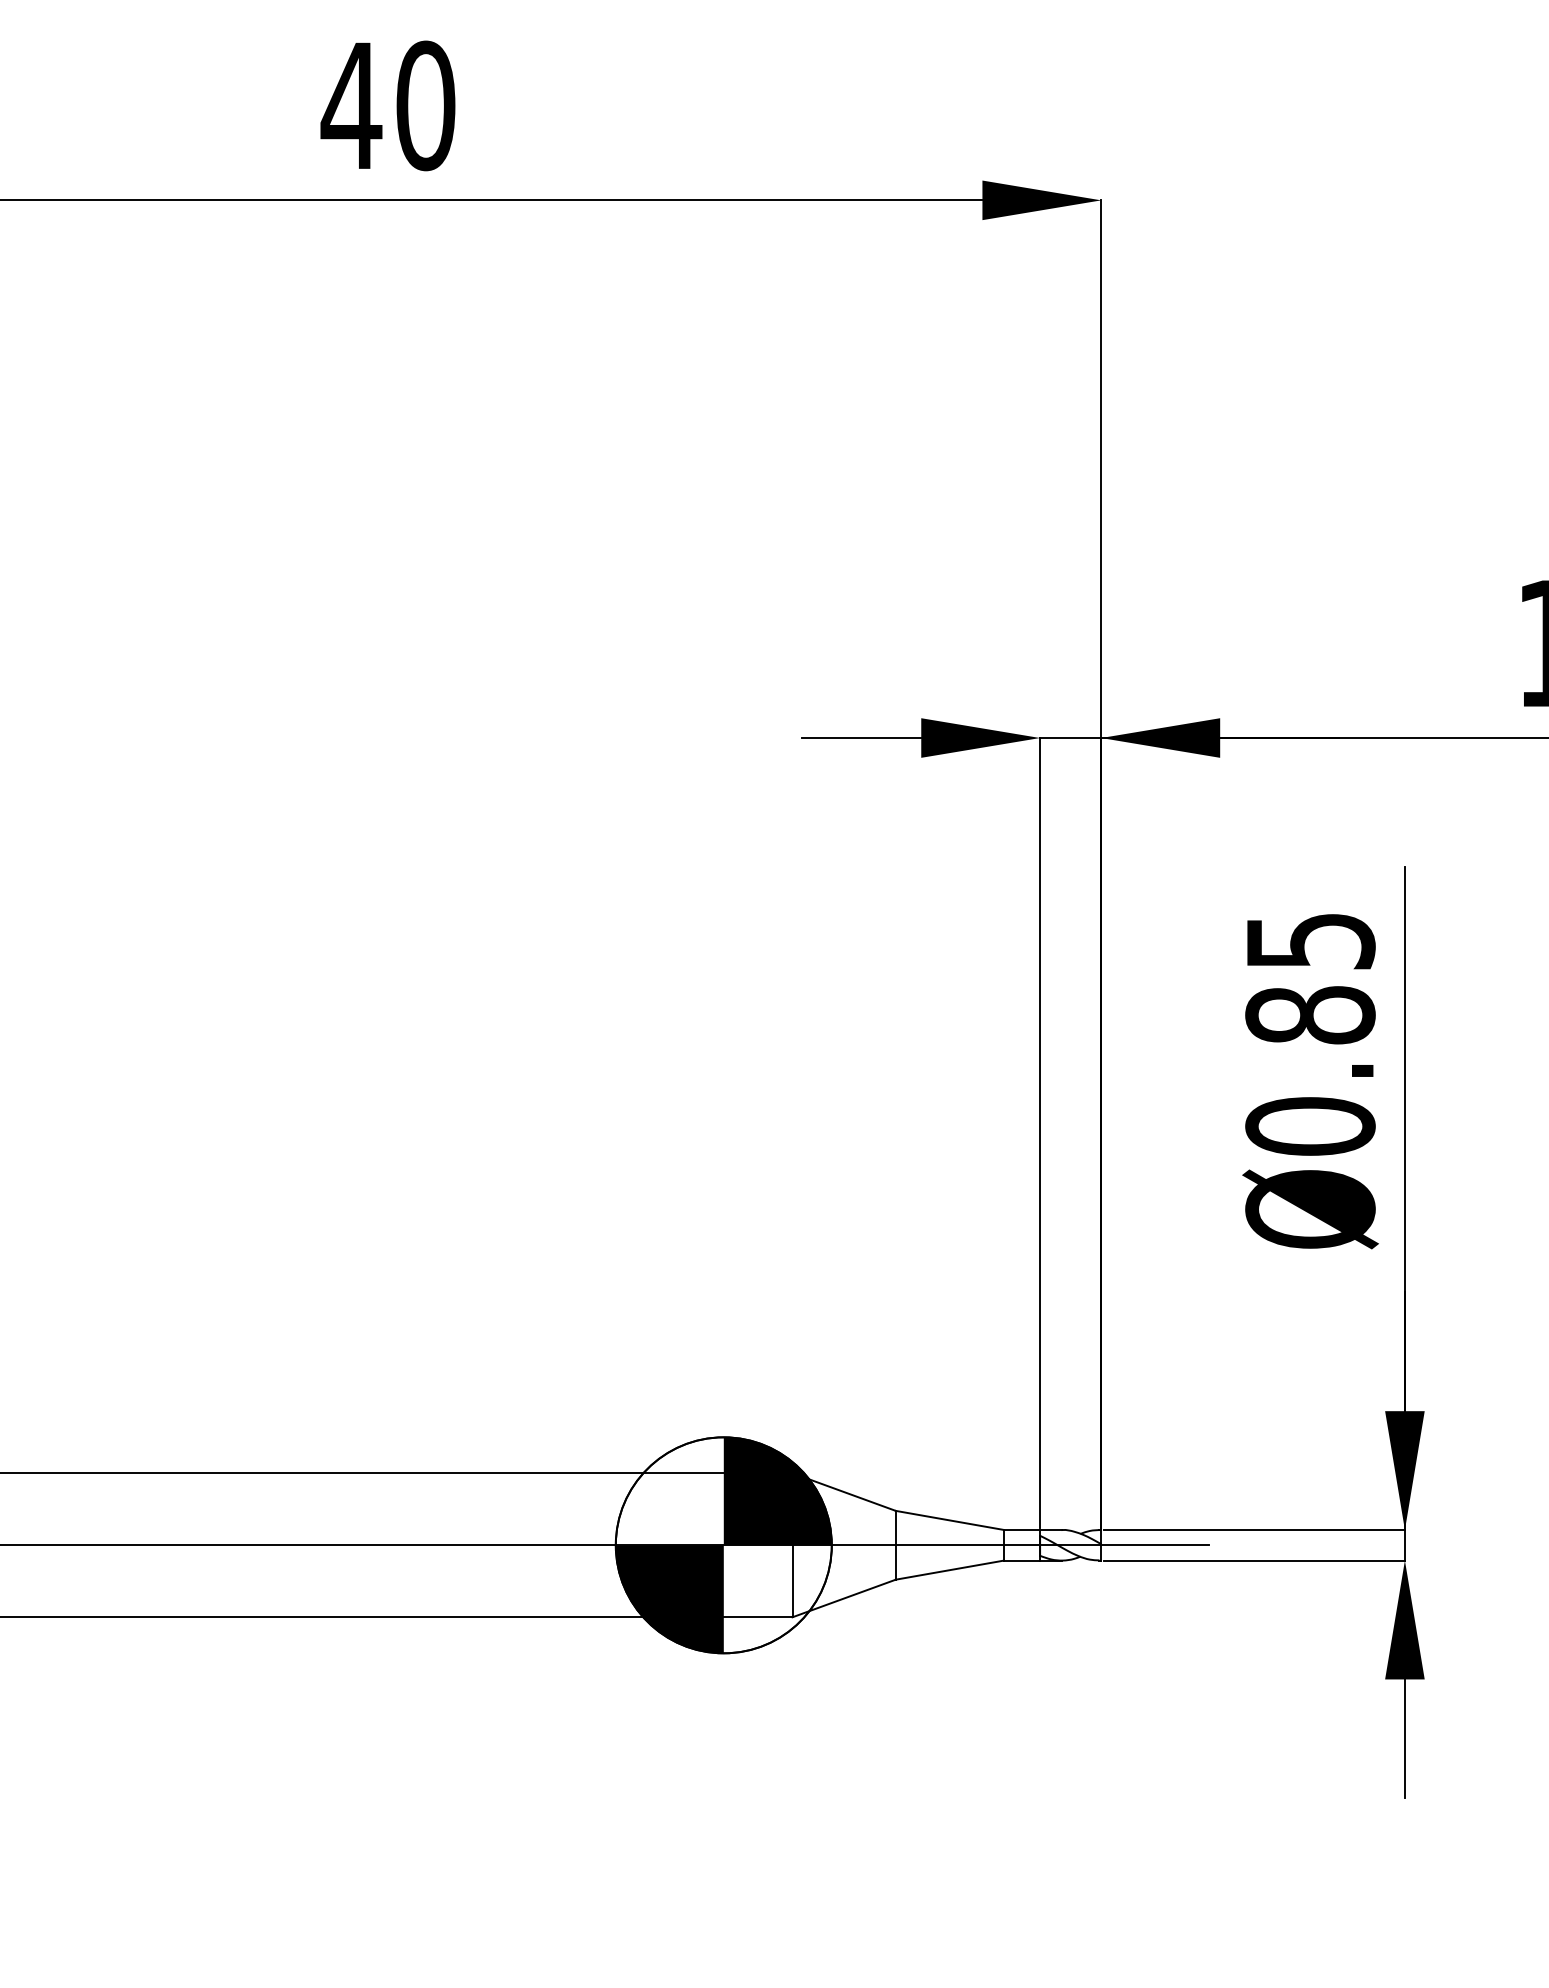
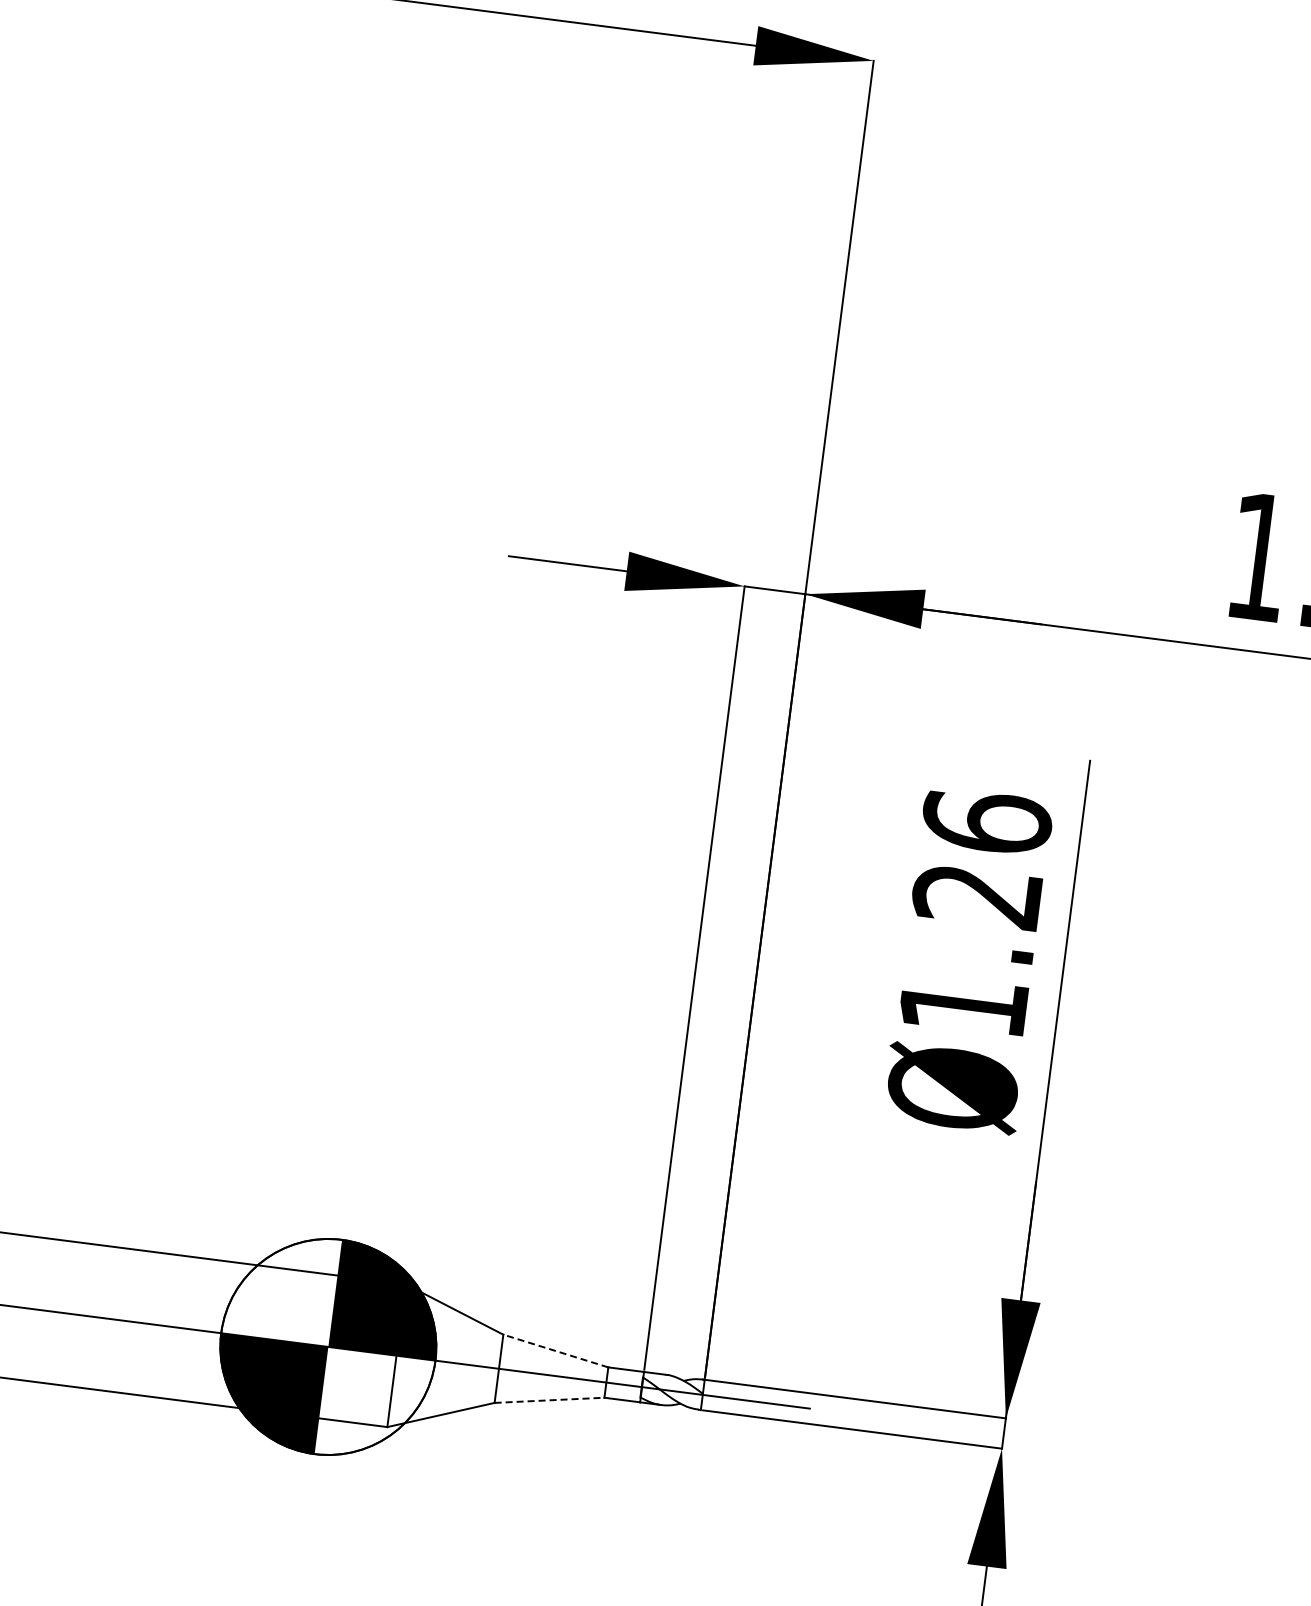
text: (1310, 1033) -> (975, 913), Ø0.85 -> Ø1.26
line: (949, 1520) -> (555, 1351), solid -> dashed
line: (949, 1570) -> (549, 1400), solid -> dashed

